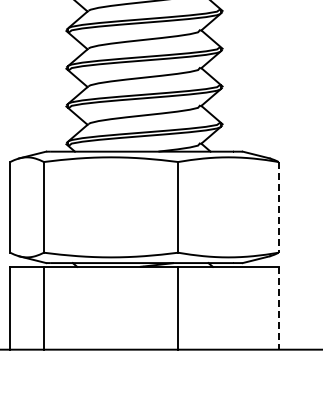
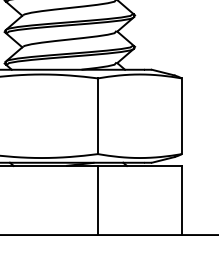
line: (278, 207) -> (181, 116), dashed -> solid
line: (278, 308) -> (181, 200), dashed -> solid

